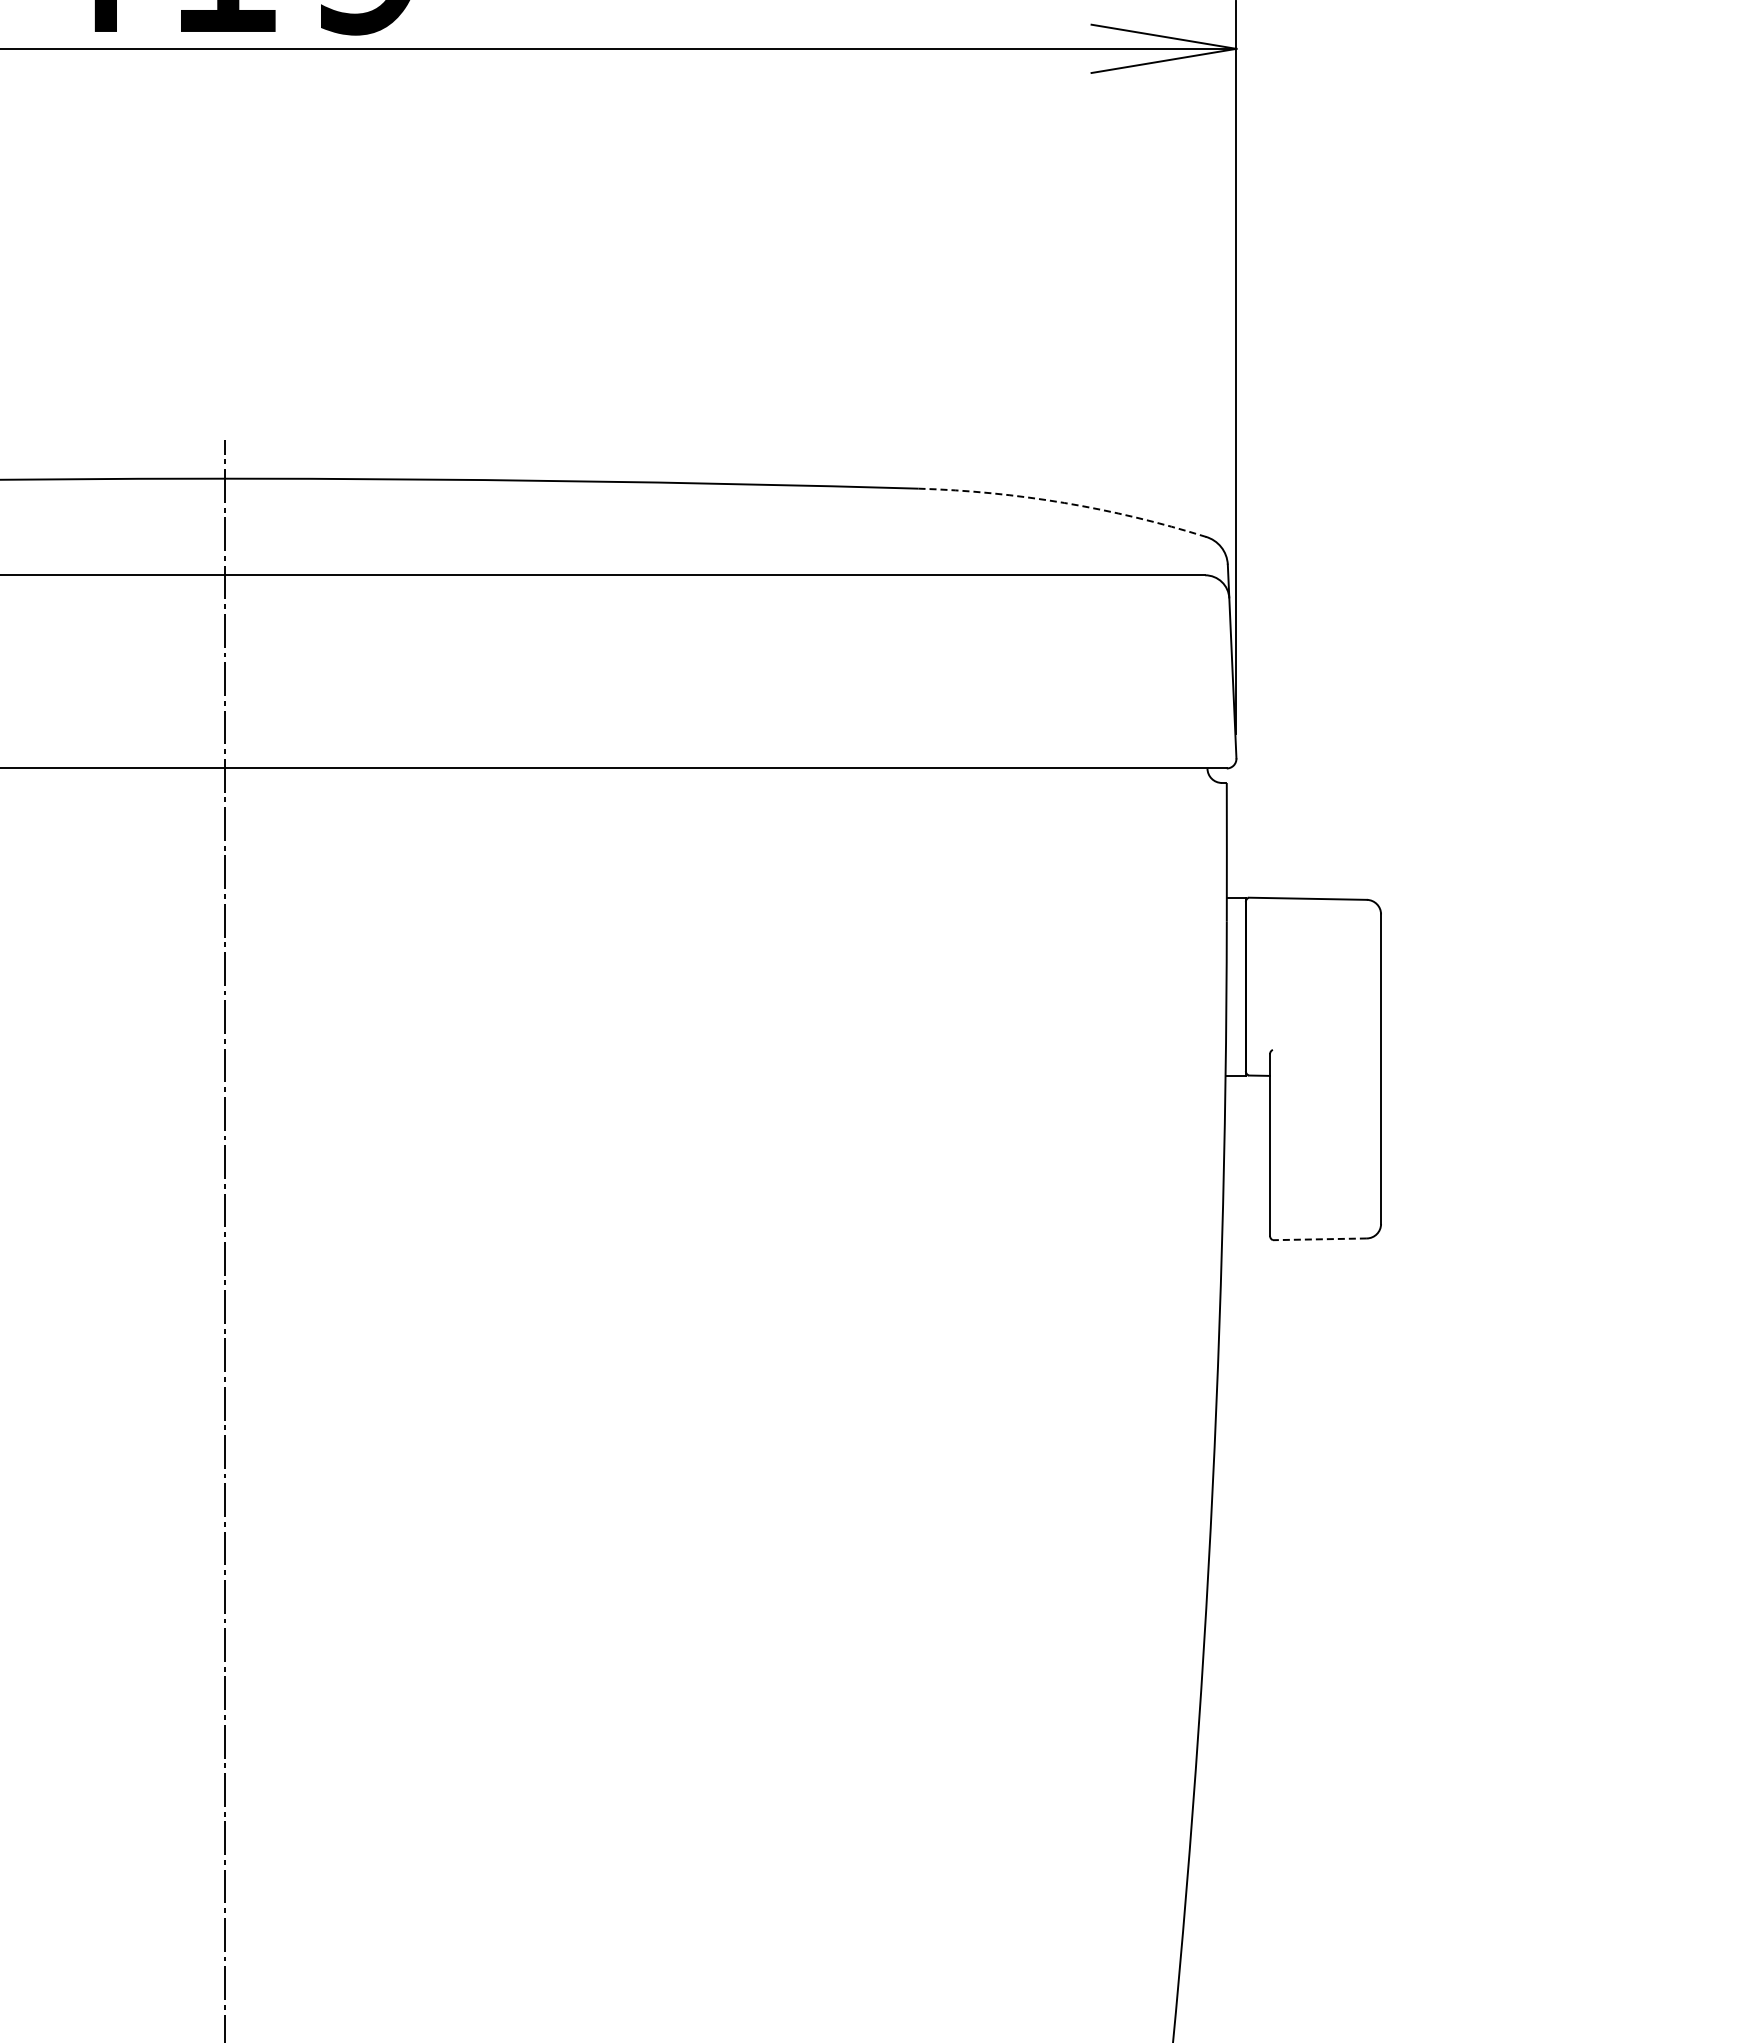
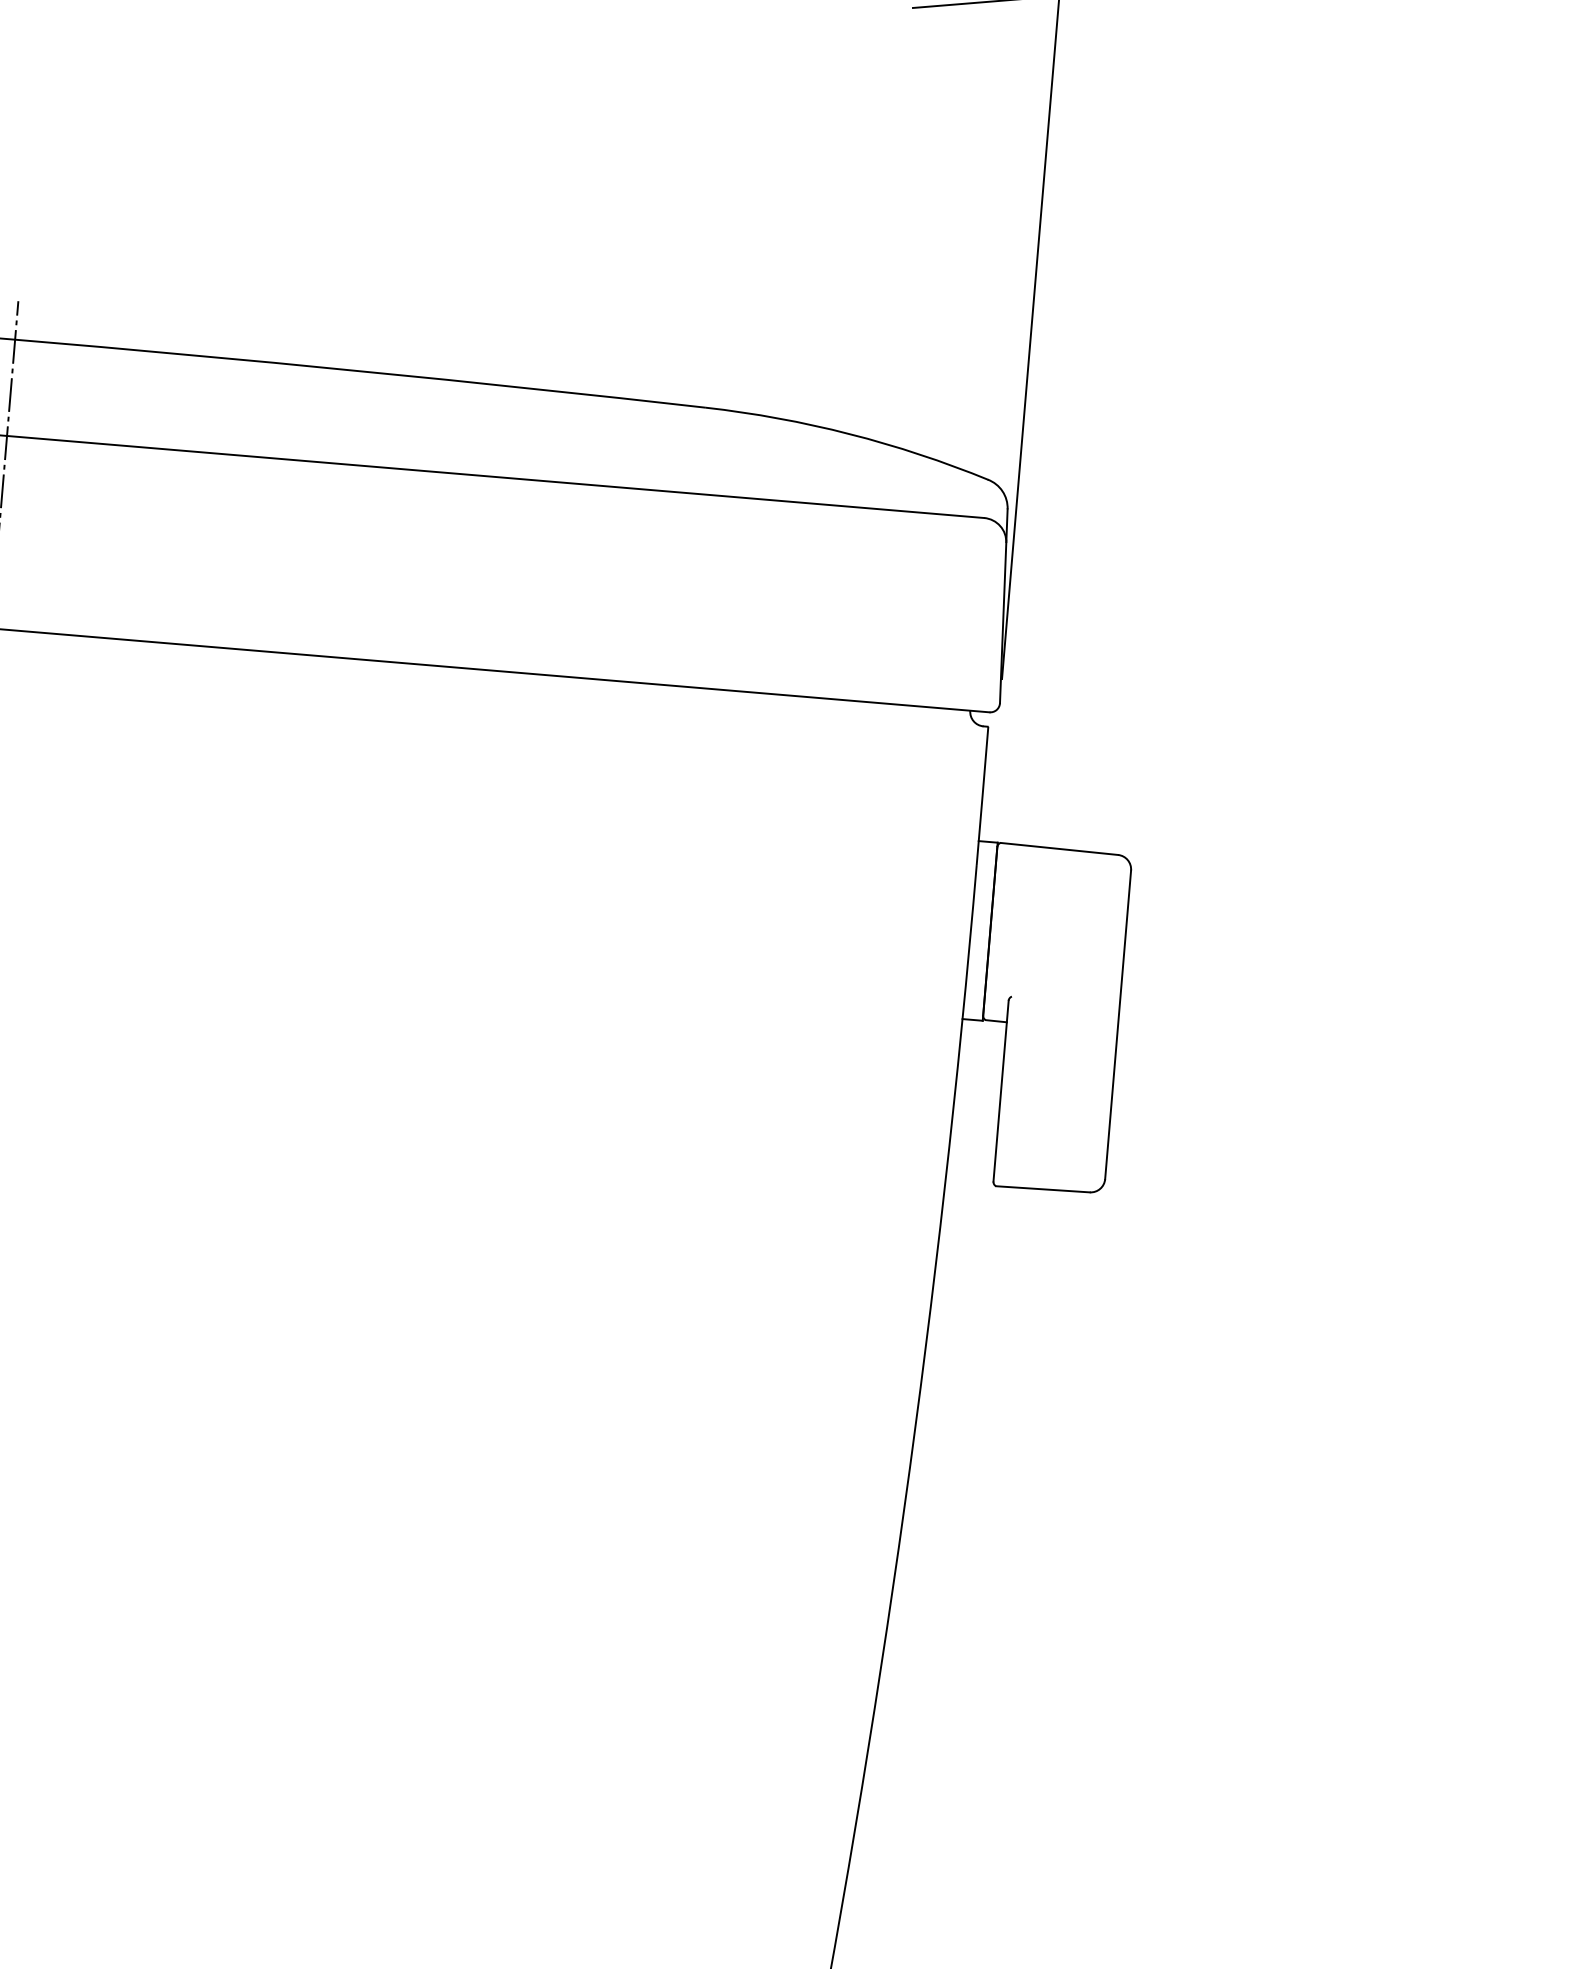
arc: (1064, 502) -> (850, 433), dashed -> solid
line: (1319, 1239) -> (1042, 1189), dashed -> solid

